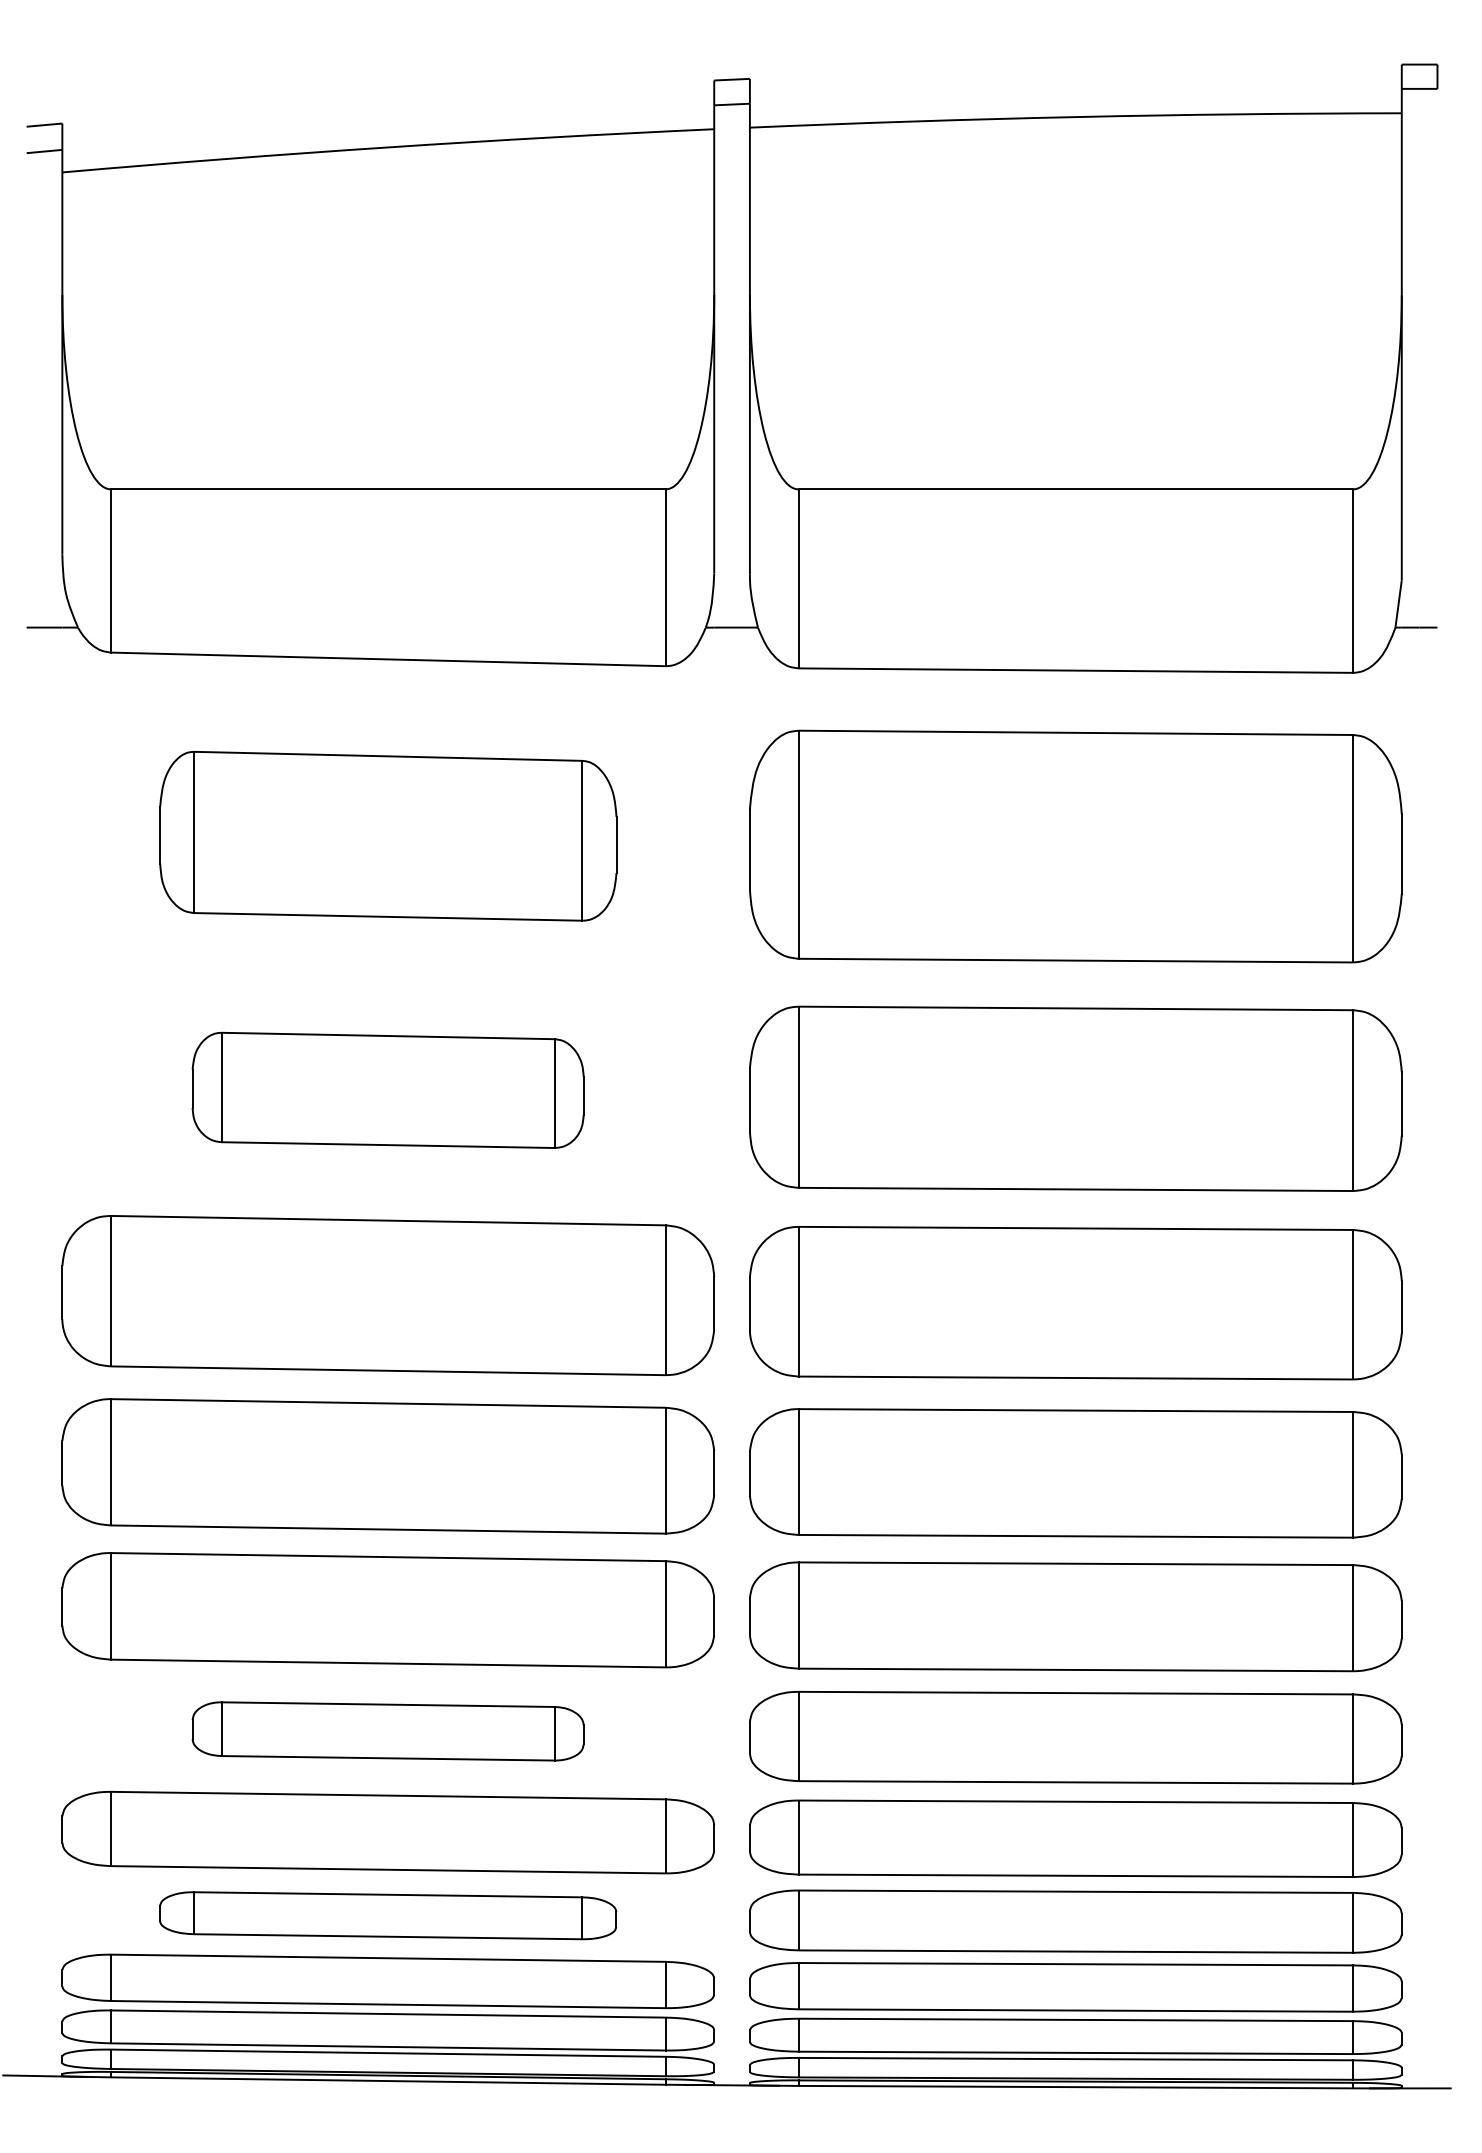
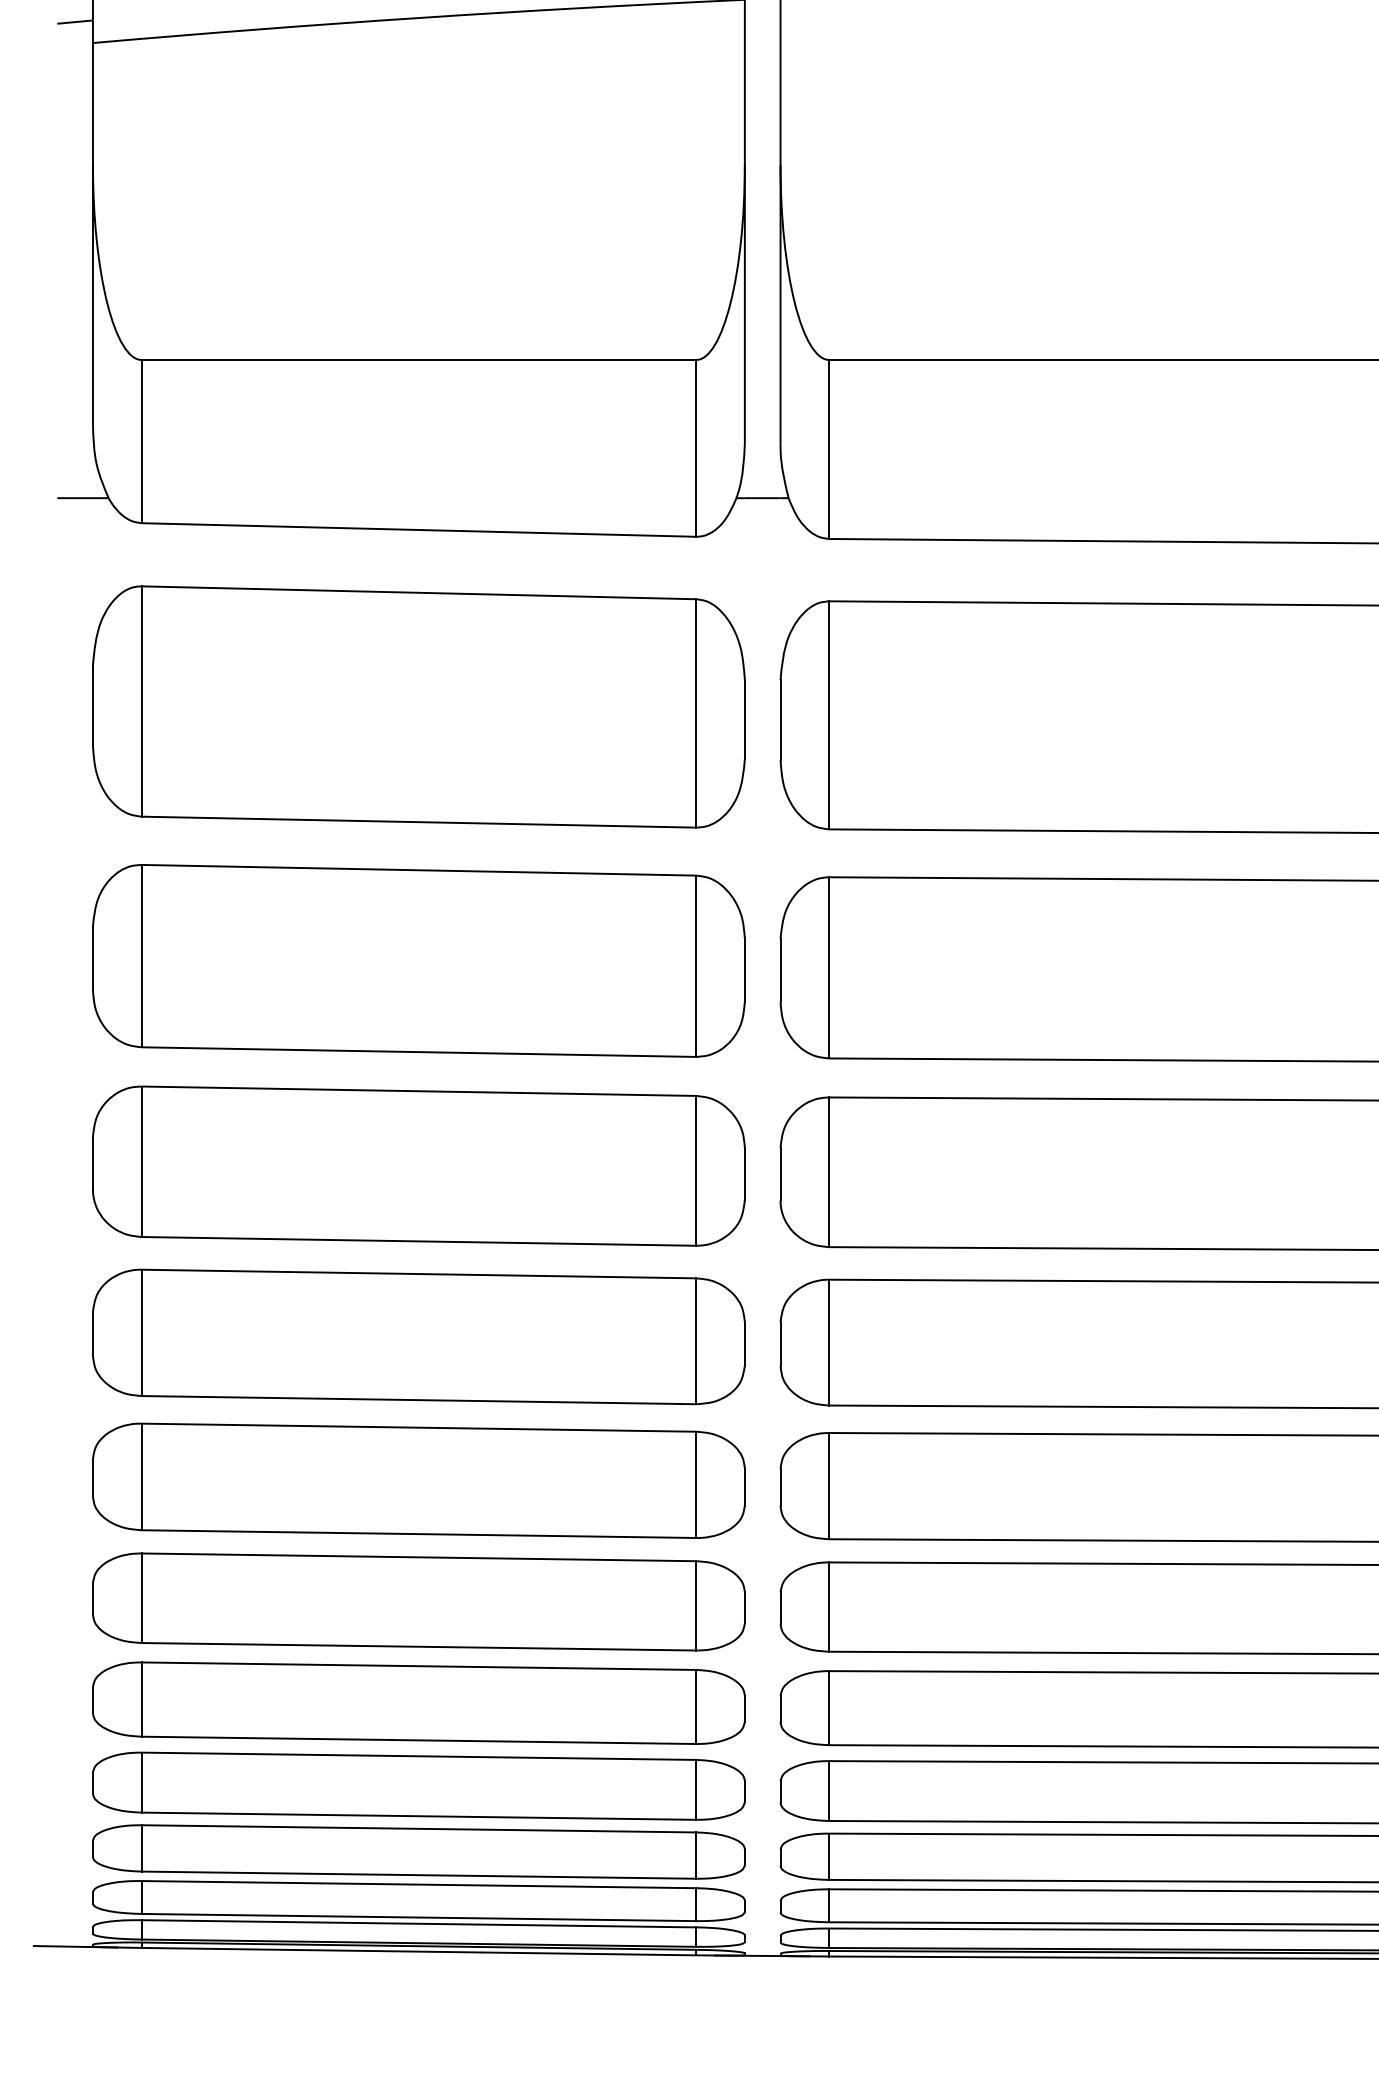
part: (388, 835) -> (419, 706), size x1.43
part: (387, 1090) -> (418, 961), size x1.67
part: (387, 1731) -> (418, 1602), size x1.67
part: (387, 1915) -> (418, 1786), size x1.43

